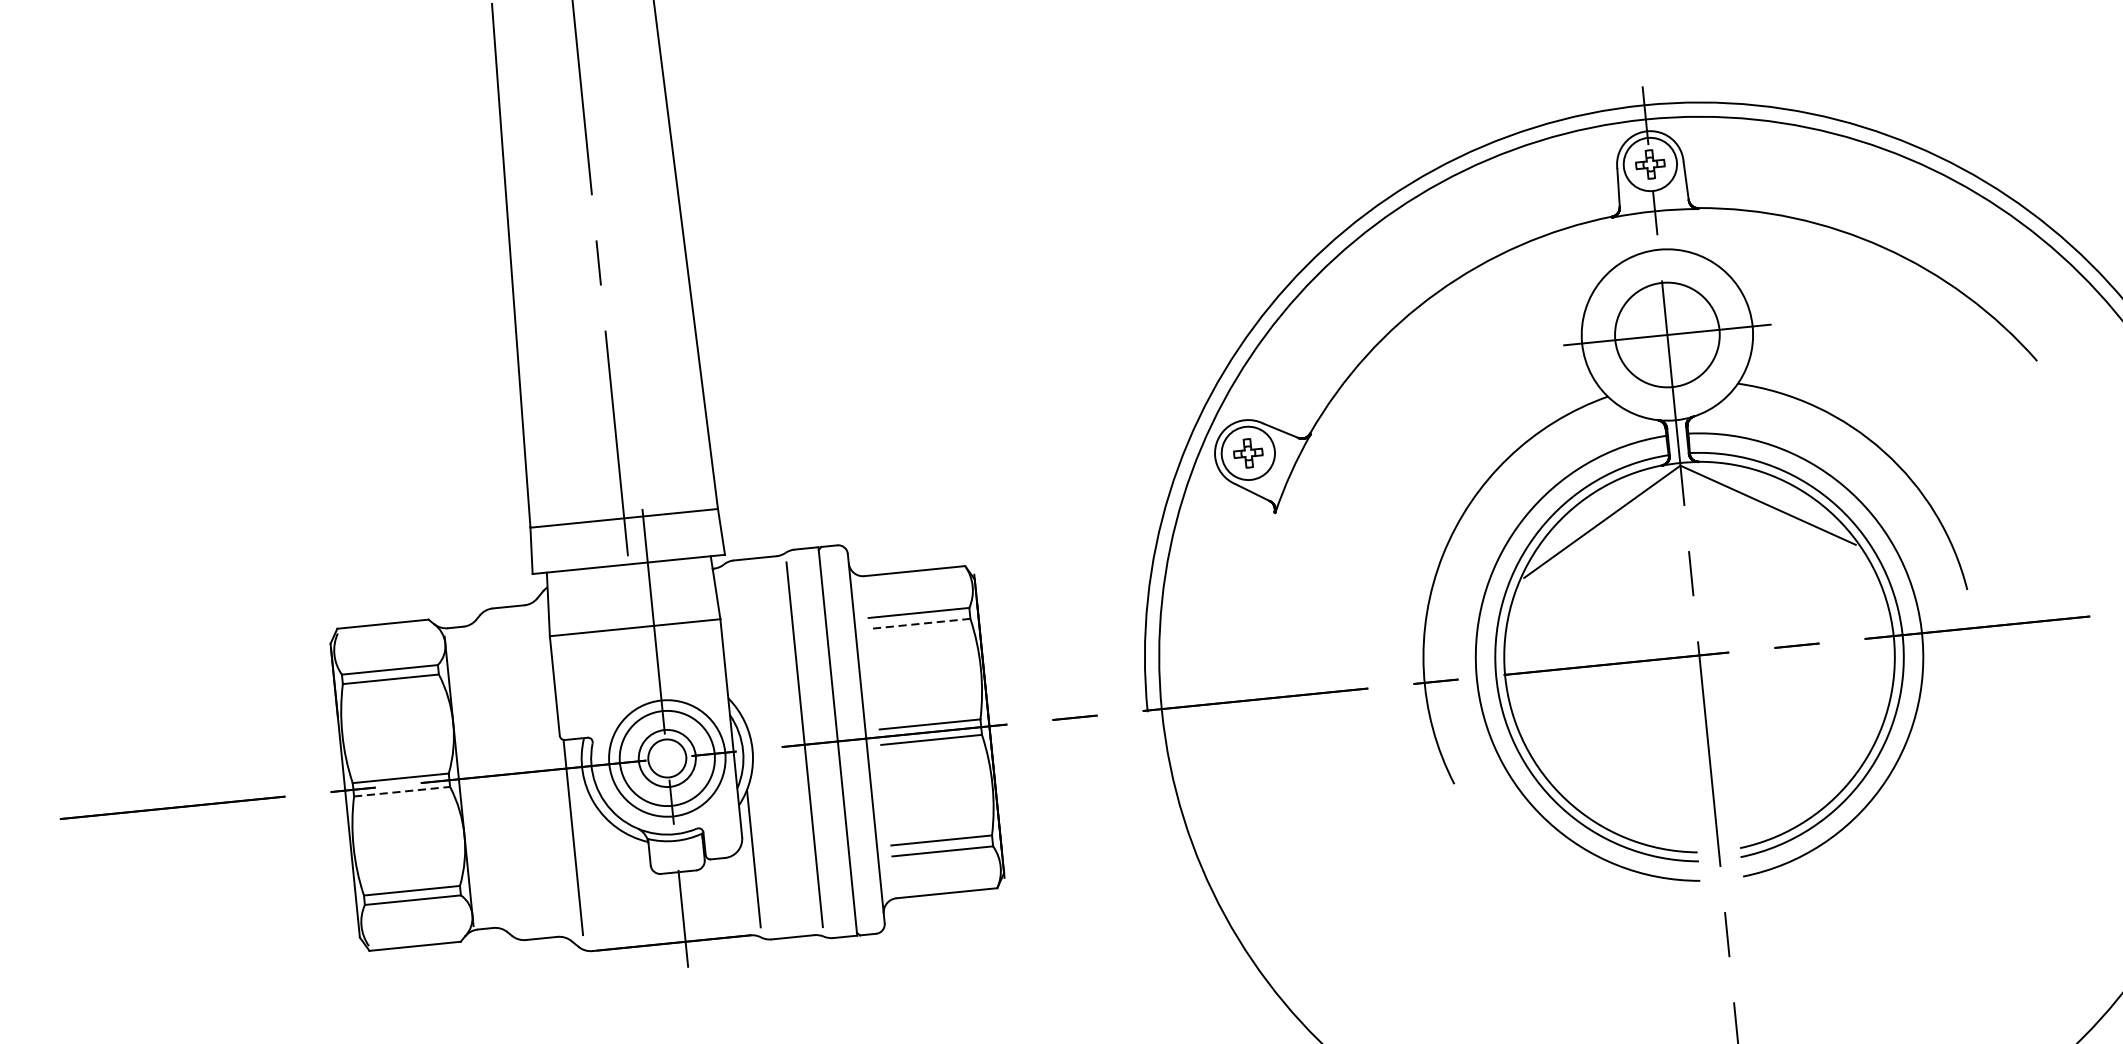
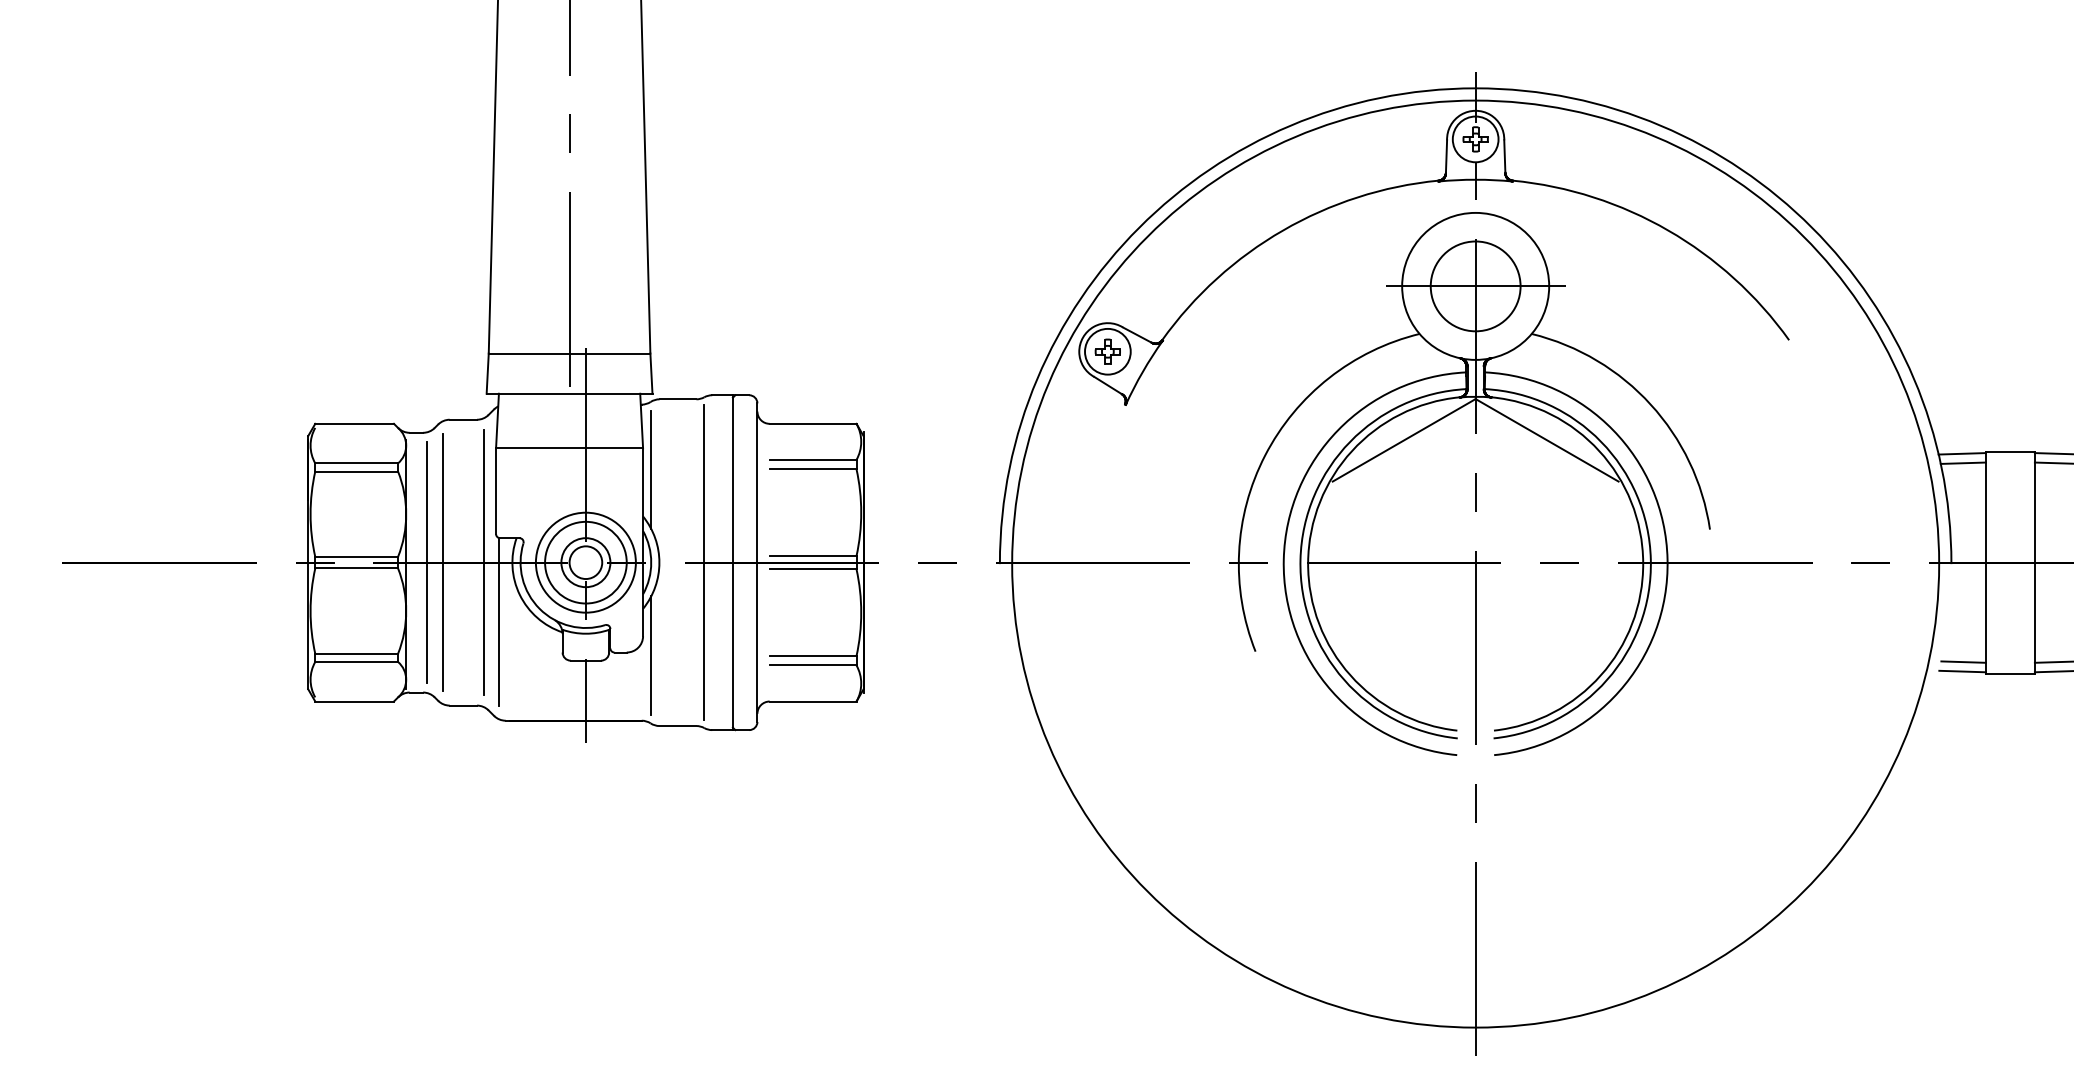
line: (919, 624) -> (812, 469), dashed -> solid
line: (732, 642) -> (651, 469), added
line: (548, 770) -> (483, 562), added
line: (500, 774) -> (442, 562), added
line: (482, 776) -> (426, 562), added
line: (403, 791) -> (357, 568), dashed -> solid

